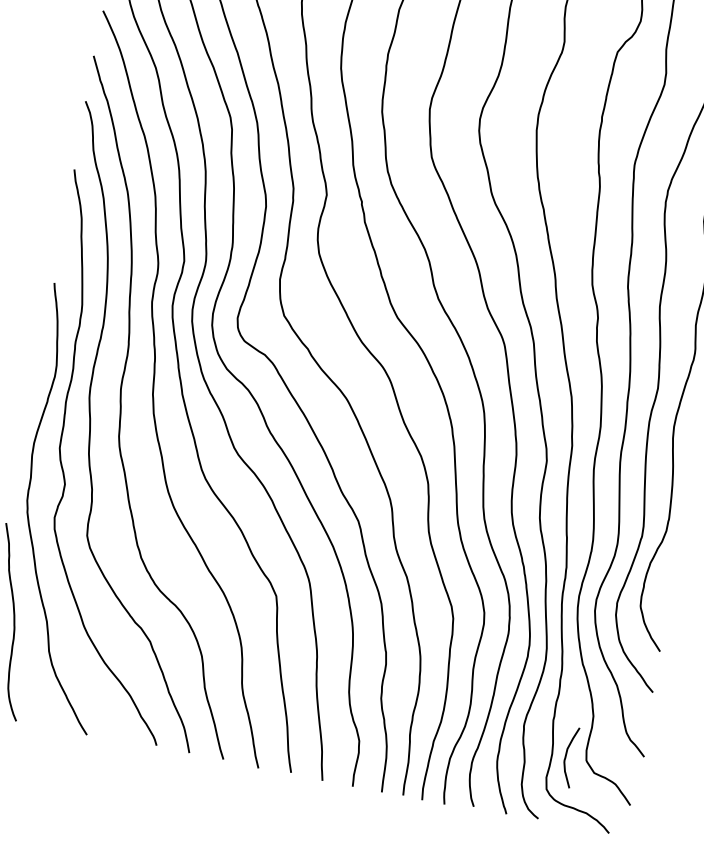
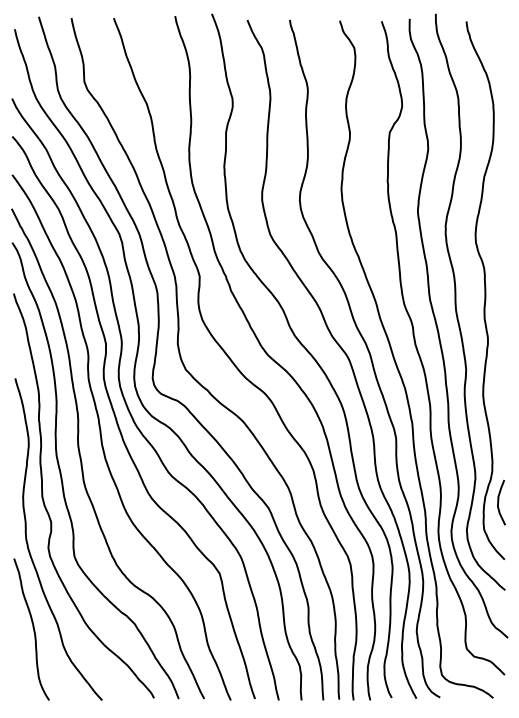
curve: (567, 756) -> (499, 502), moved

